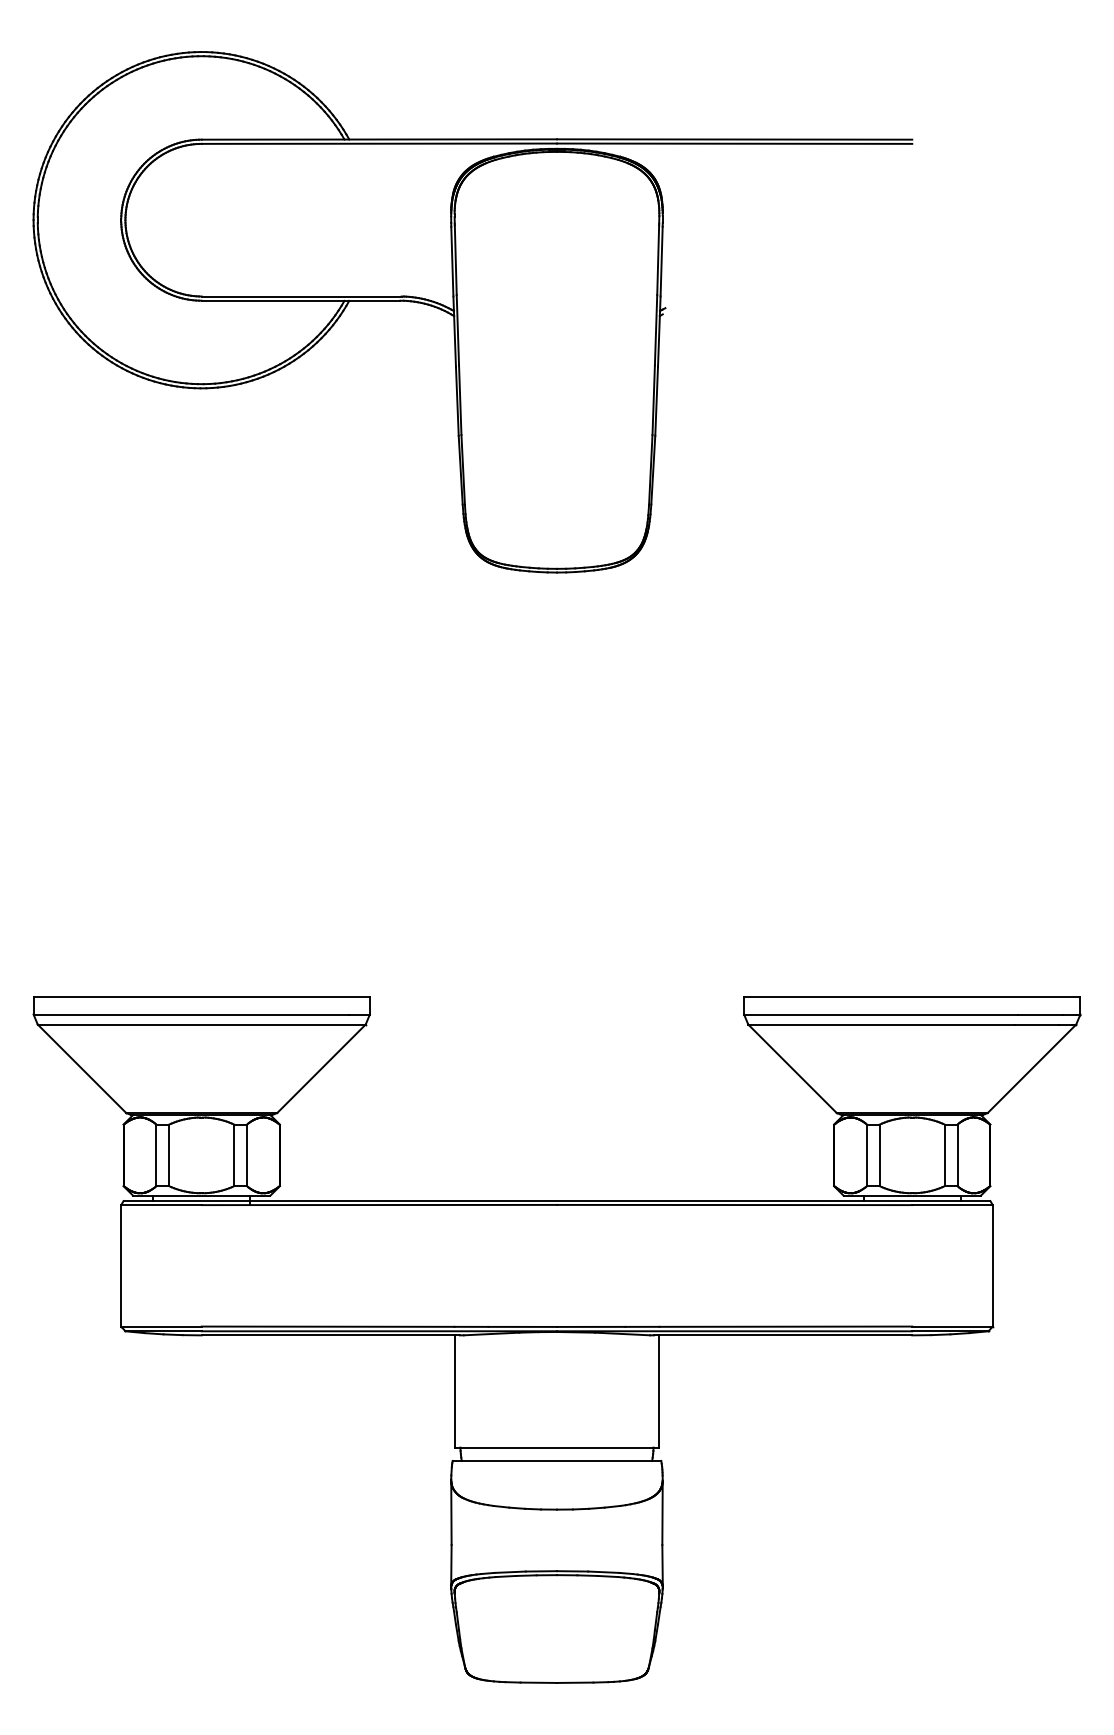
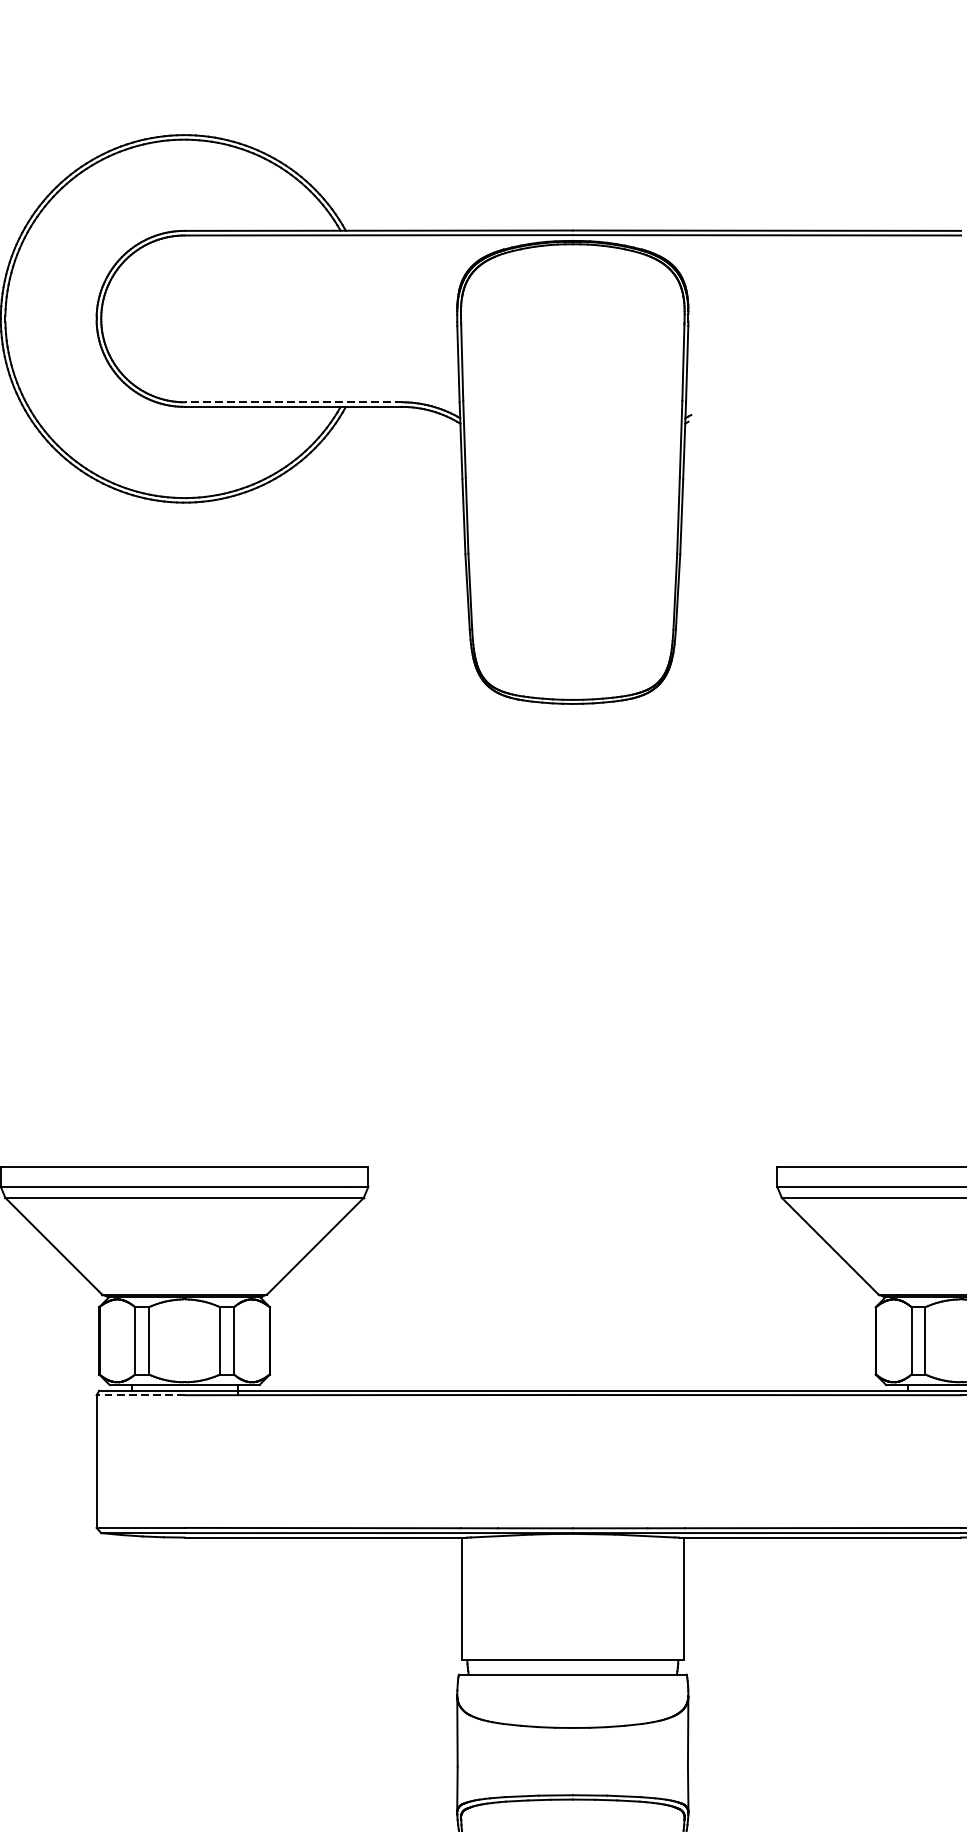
line: (301, 296) -> (293, 402), solid -> dashed
line: (160, 1205) -> (139, 1395), solid -> dashed

